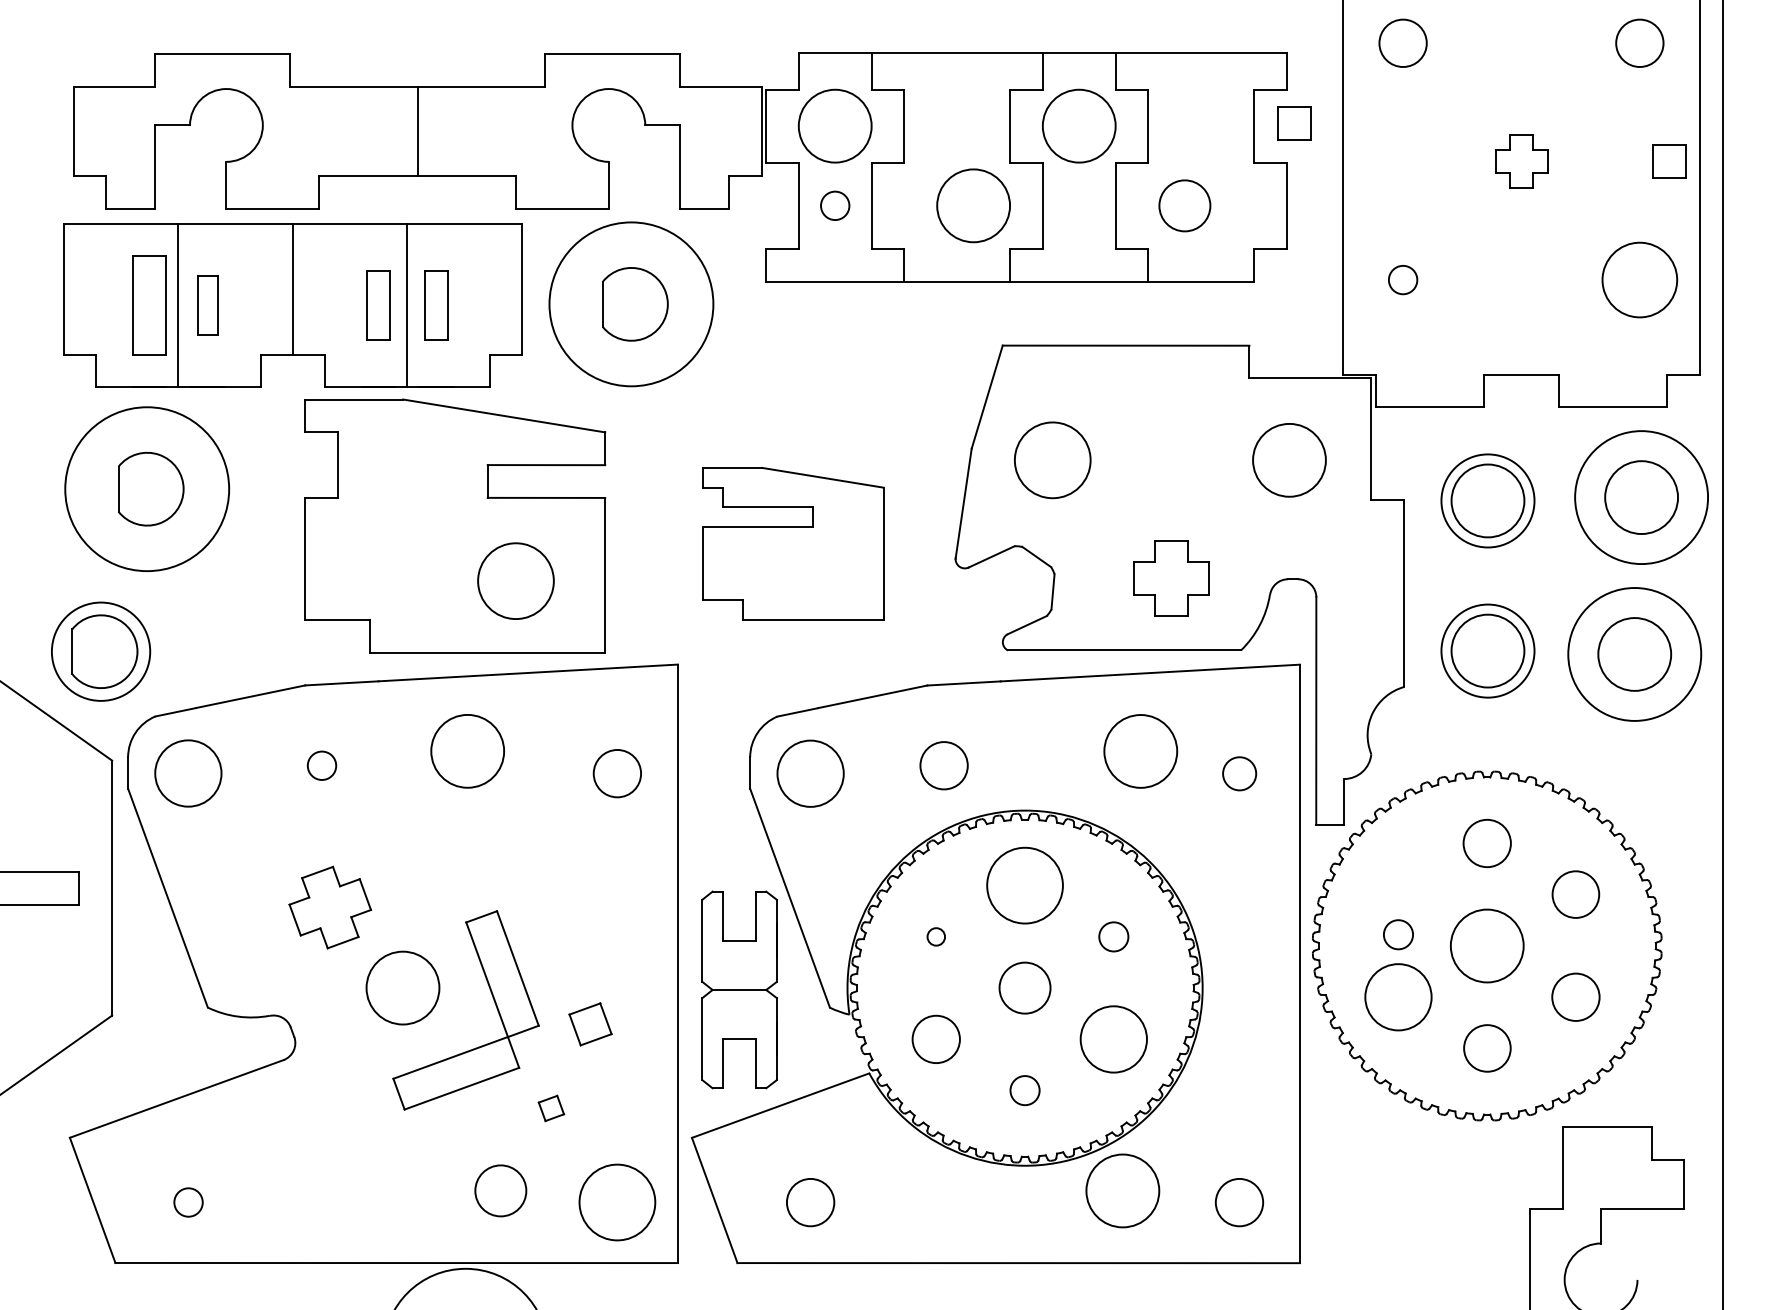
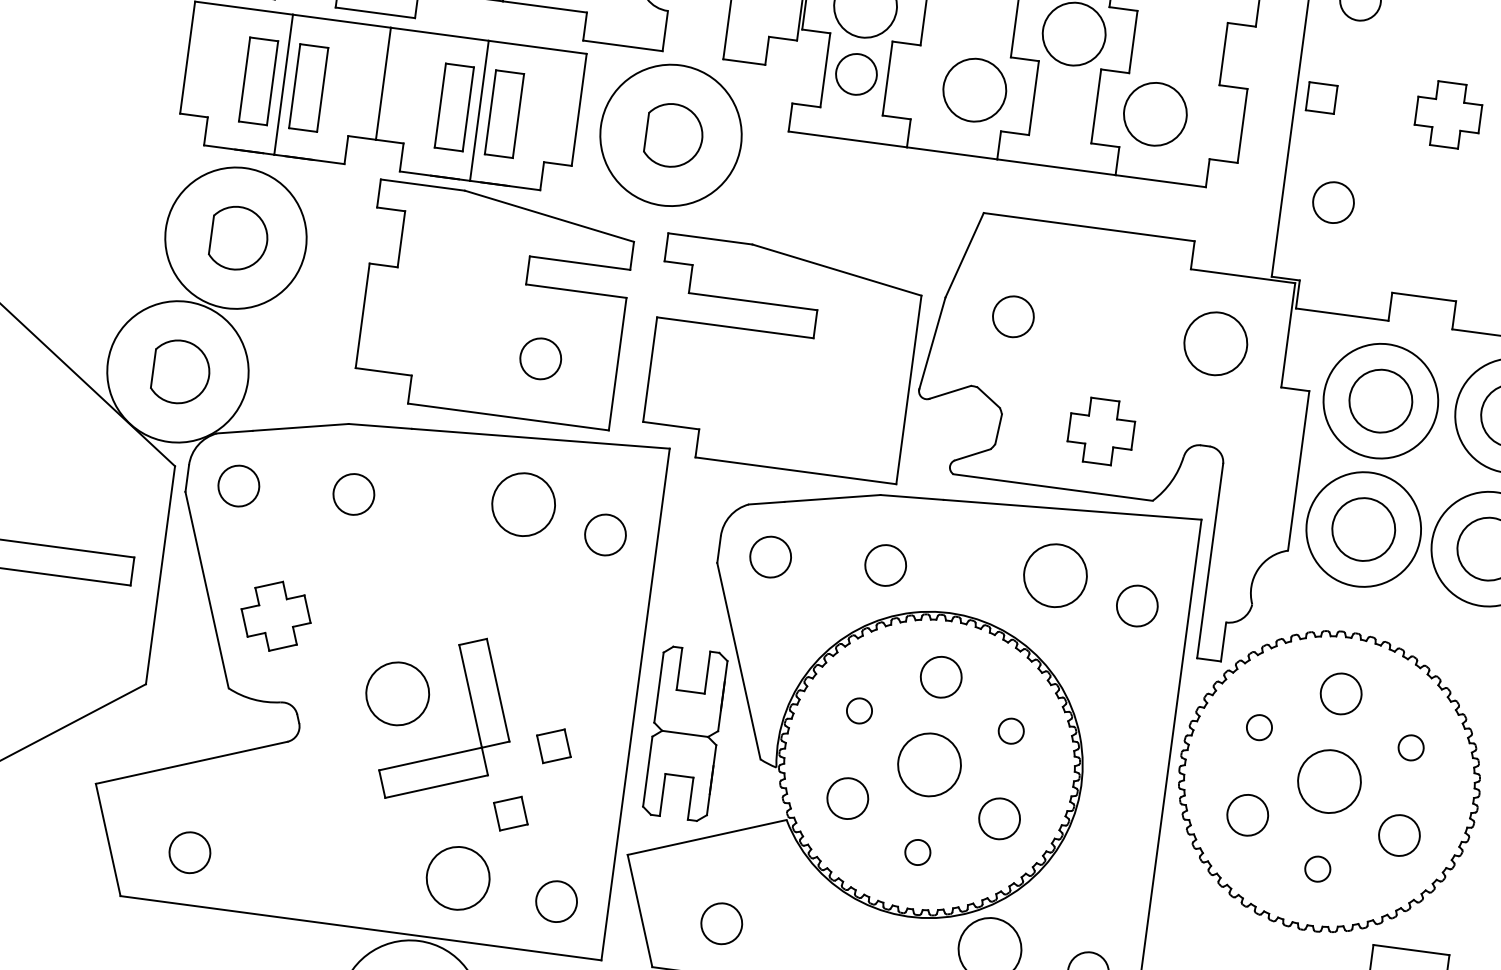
part: (1294, 123) -> (1321, 97), moved
part: (1521, 161) -> (1448, 114), size x1.43
circle: (834, 205) -> (855, 74), size x1.67
circle: (1184, 205) -> (1155, 113), size x1.43
circle: (1402, 279) -> (1333, 202), size x1.67
part: (207, 305) -> (308, 88), size x1.67
part: (378, 305) -> (454, 107), size x1.43
part: (436, 305) -> (504, 114), size x1.43
circle: (1052, 460) -> (1013, 316), size x0.62
circle: (1487, 500) -> (1380, 400), size x1.43
part: (793, 543) -> (782, 358), size x1.67
circle: (515, 580) -> (540, 358), size x0.62
circle: (1487, 650) -> (1363, 528), size x1.43
circle: (101, 651) -> (178, 371), size x1.67
circle: (467, 751) -> (523, 504), moved
circle: (321, 765) -> (353, 494), size x1.67
circle: (188, 773) -> (238, 485), size x0.71
circle: (810, 773) -> (770, 556), size x0.71
circle: (1239, 773) -> (1137, 605), size x1.43
circle: (1024, 885) -> (940, 677), size x0.62
circle: (1575, 894) -> (1410, 747), size x0.62
part: (330, 907) -> (276, 616), moved
circle: (1398, 934) -> (1259, 727), moved
circle: (935, 936) -> (858, 710), size x1.67
circle: (1024, 987) -> (929, 764), size x1.43
circle: (1398, 996) -> (1247, 814), size x0.71
circle: (1113, 1039) -> (999, 818), size x0.71
circle: (1486, 1048) -> (1317, 869), size x0.62
part: (551, 1108) -> (510, 813), size x1.67
circle: (500, 1190) -> (458, 878), size x1.43
circle: (188, 1202) -> (189, 852), size x1.67
circle: (617, 1202) -> (556, 901), size x0.62

